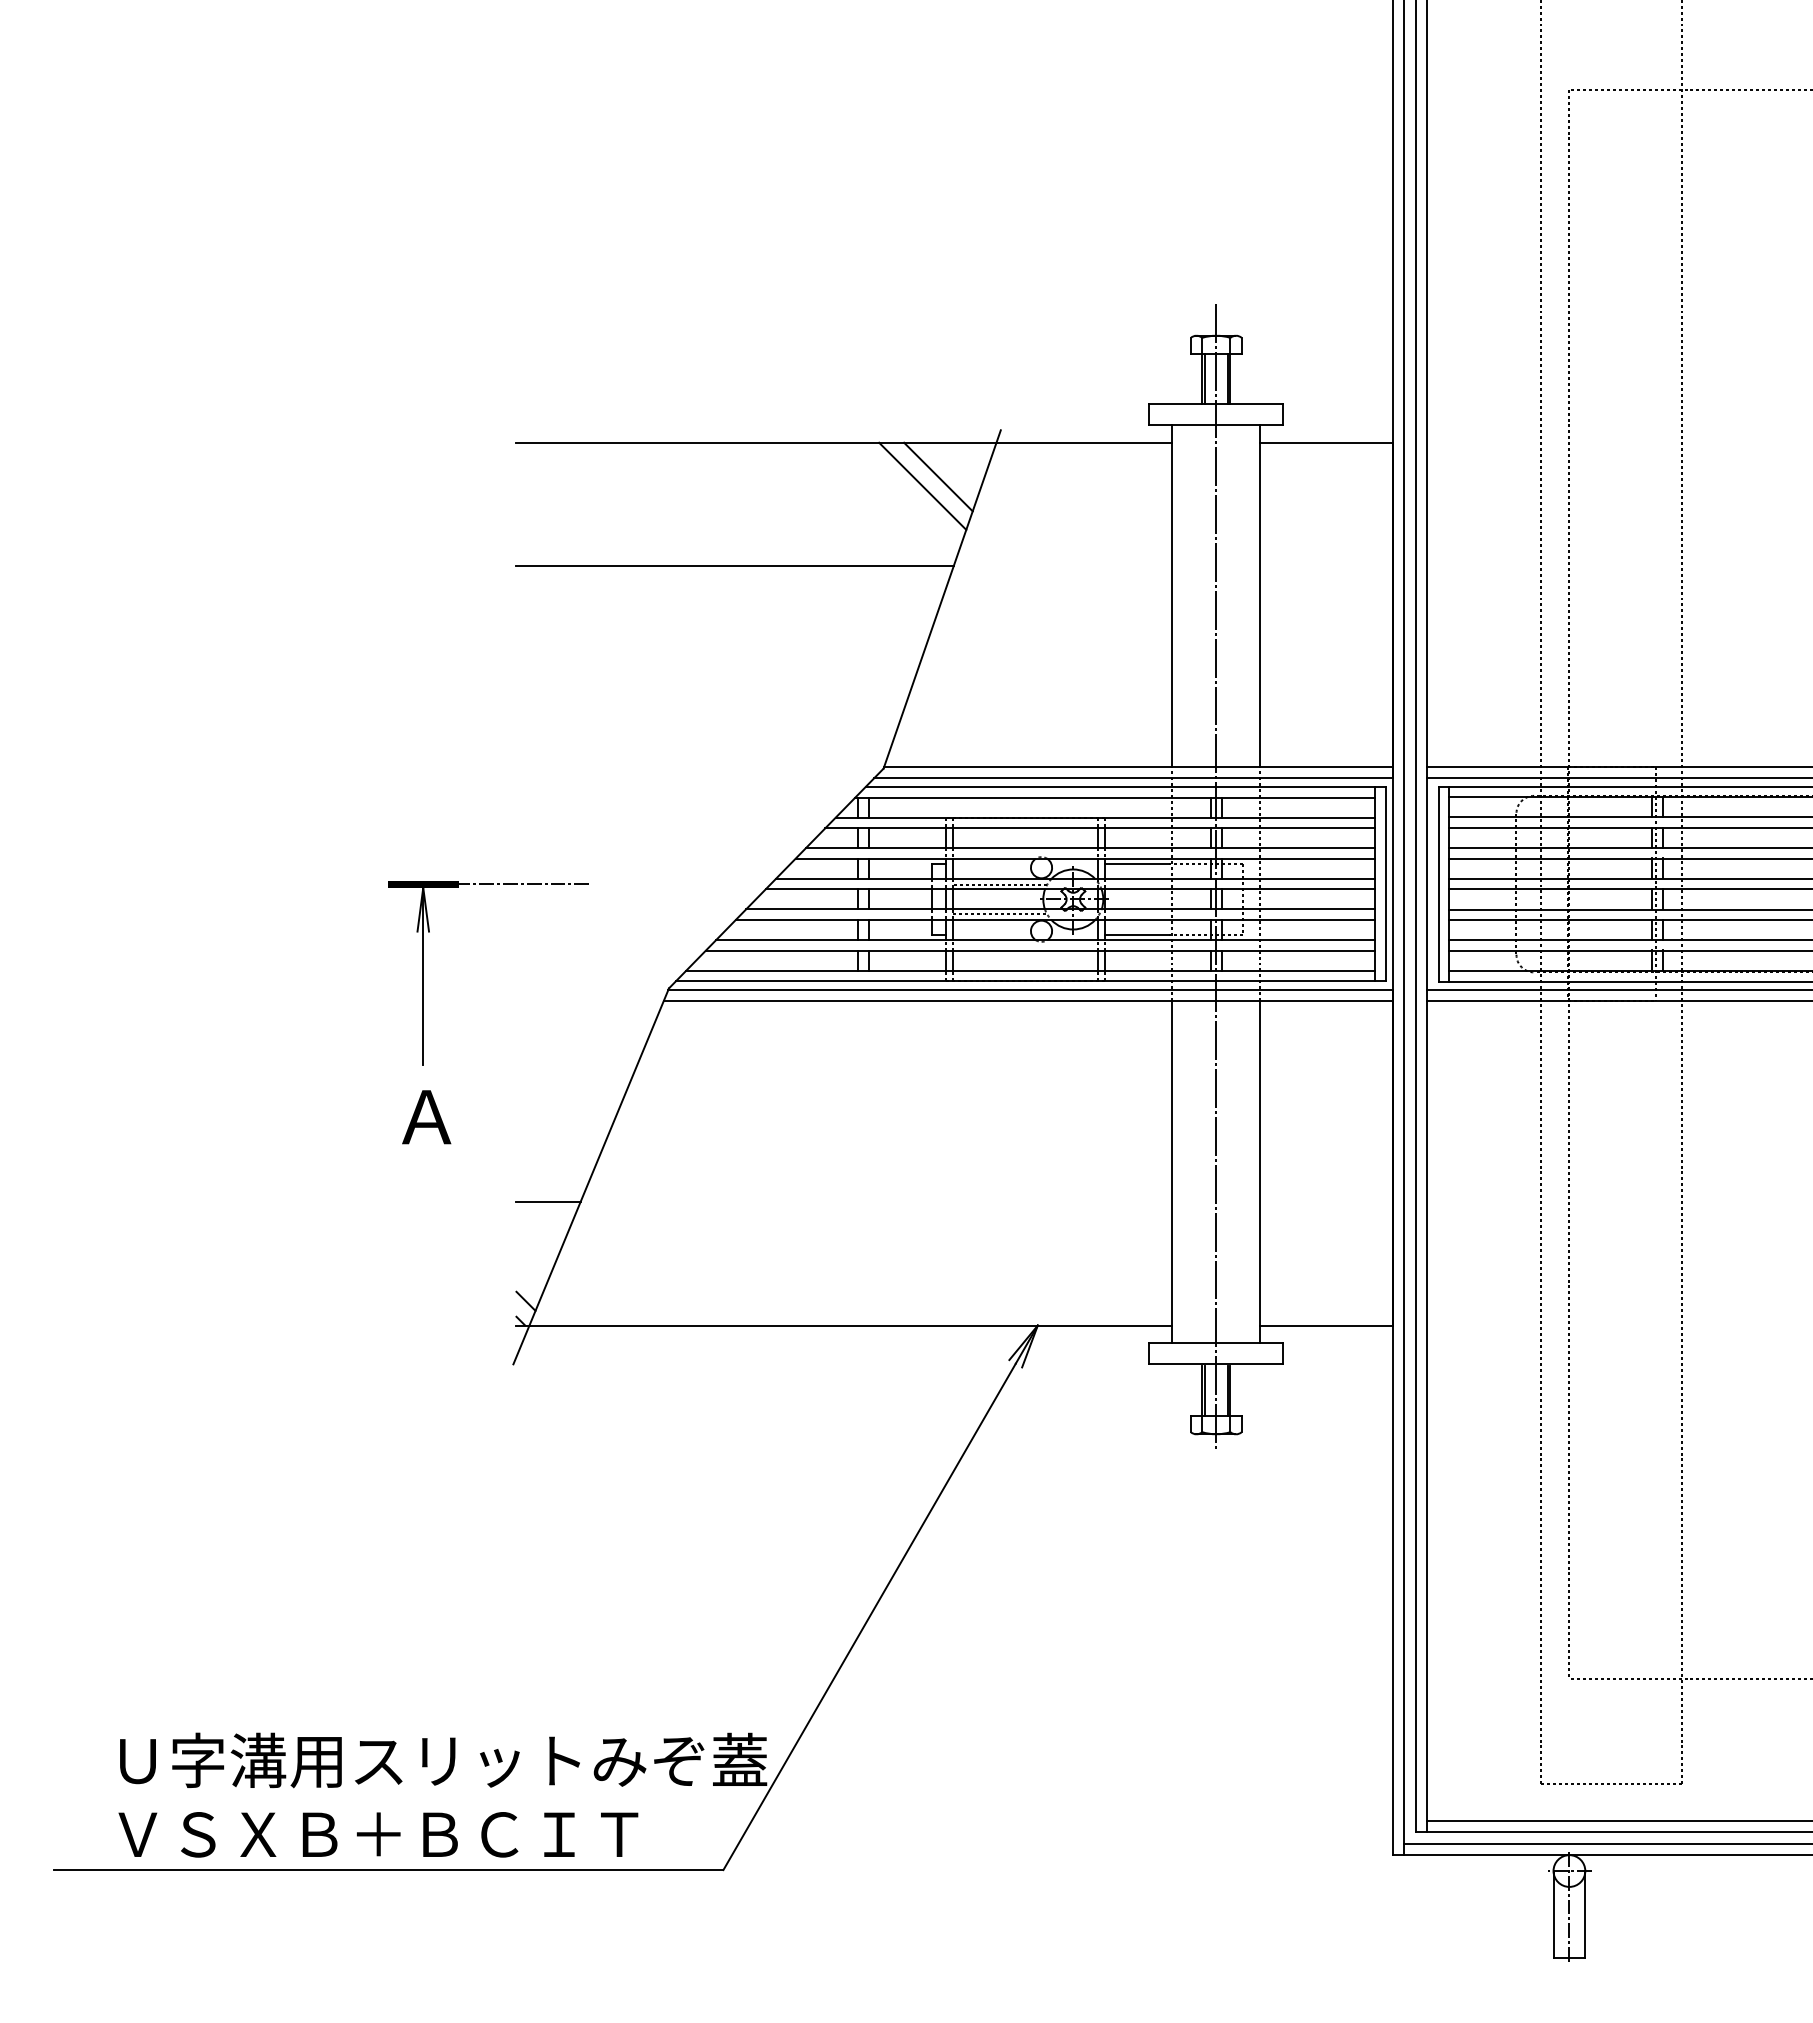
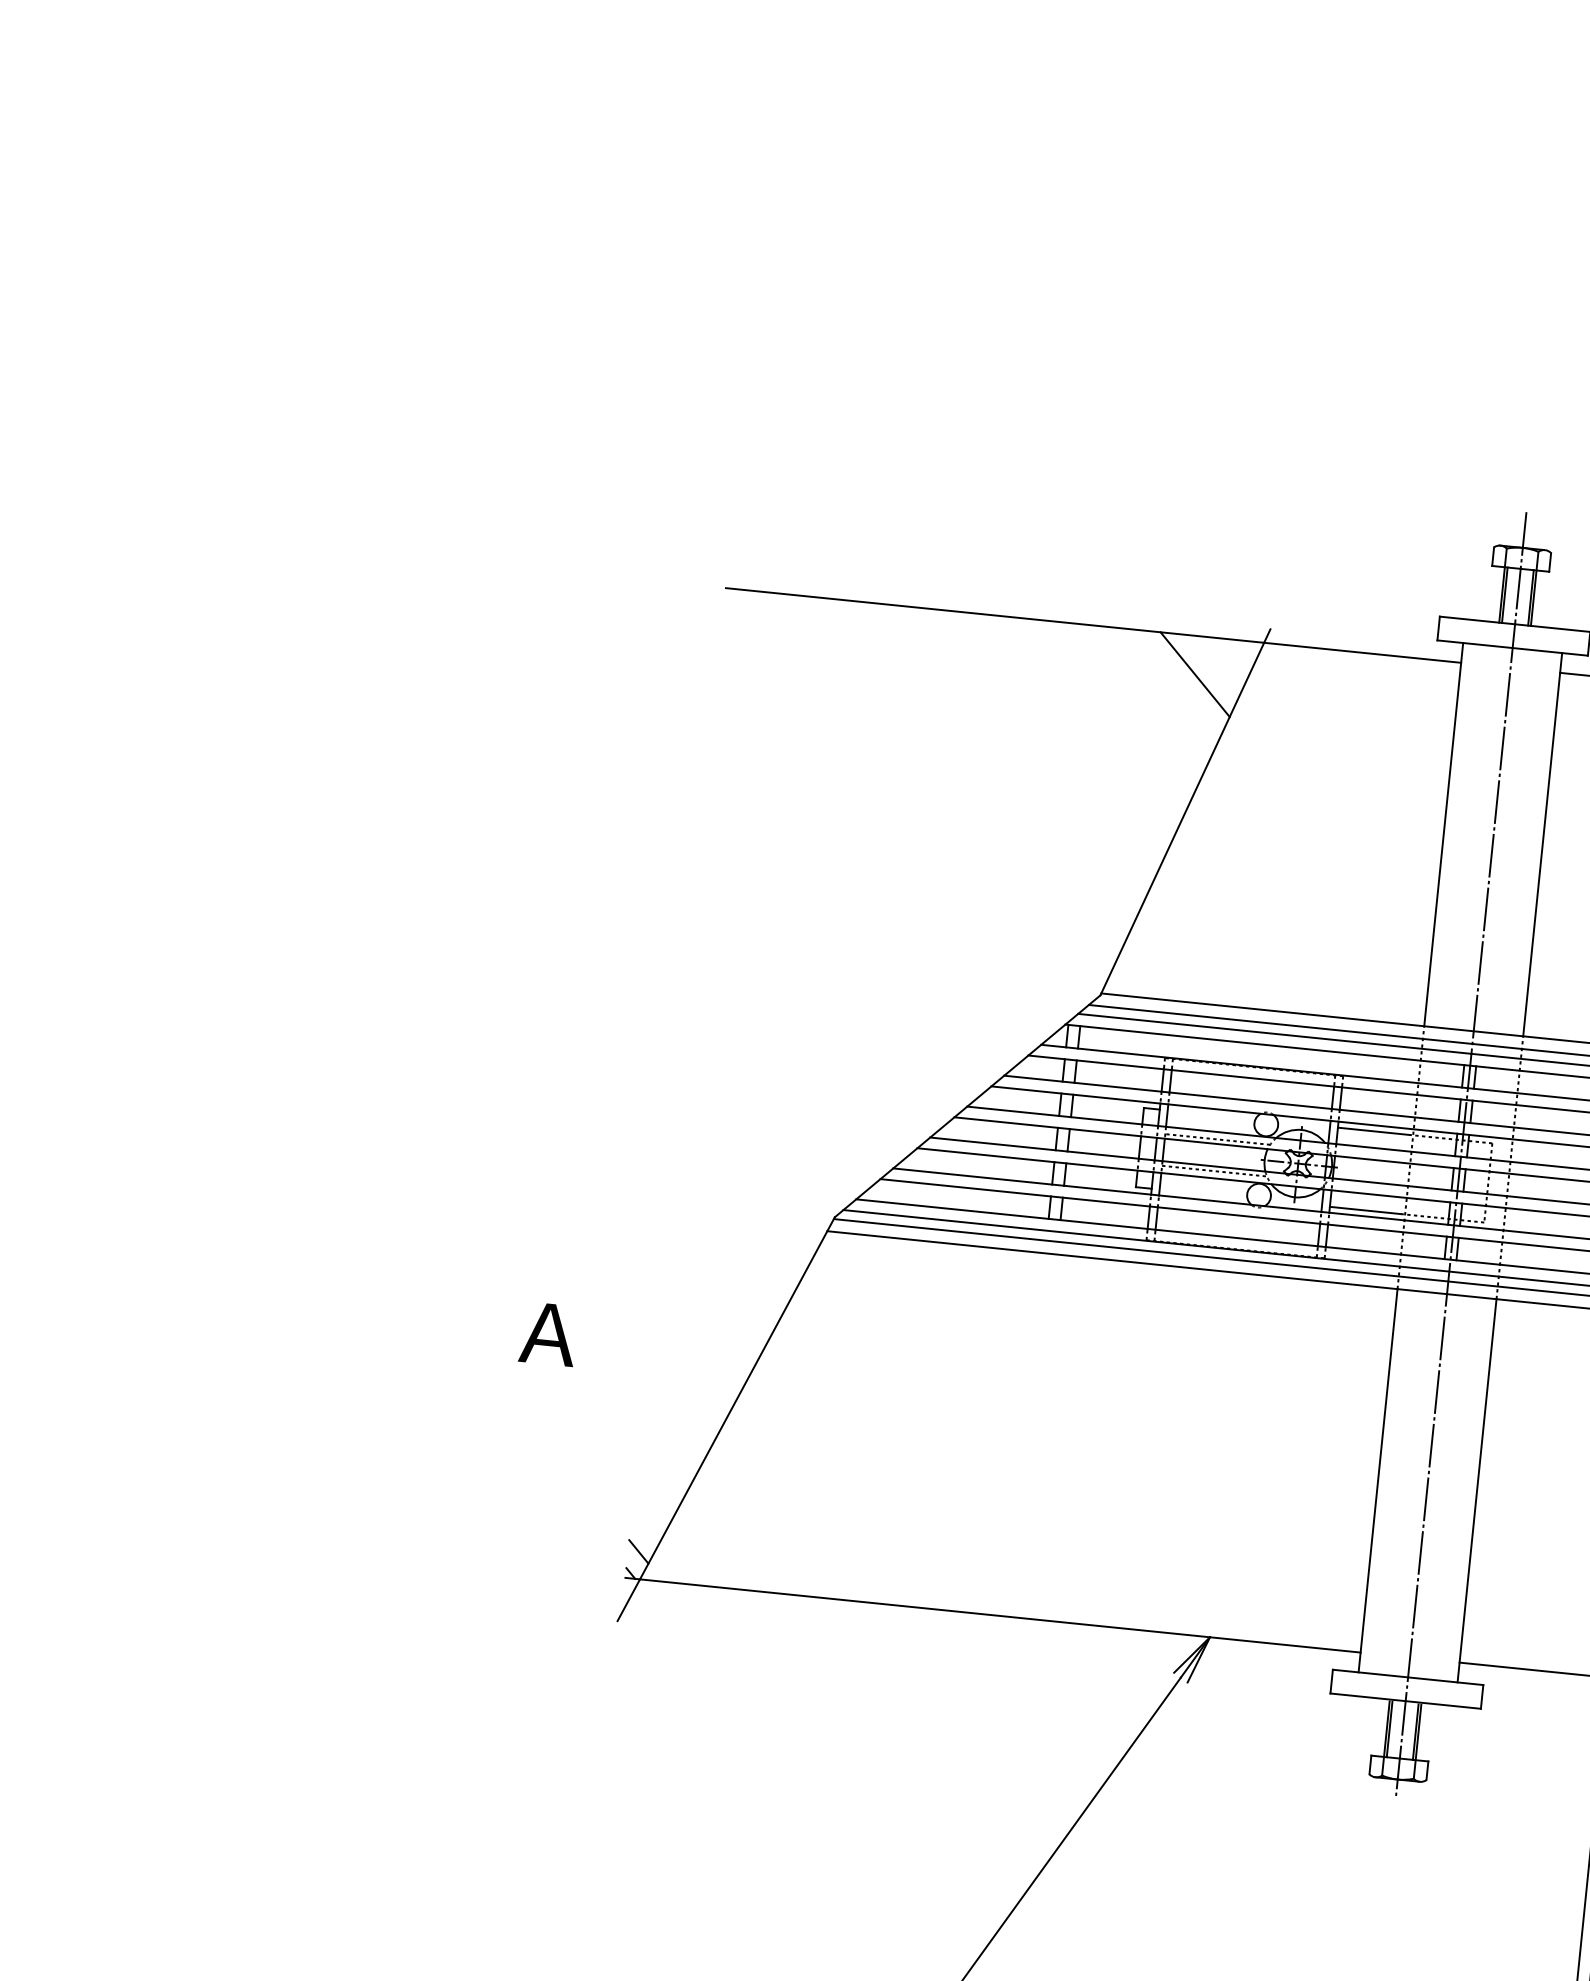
line: (922, 485) -> (1176, 682), removed
line: (734, 566) -> (956, 751), removed
part: (423, 973) -> (561, 1172), removed
line: (548, 1201) -> (675, 1442), removed

